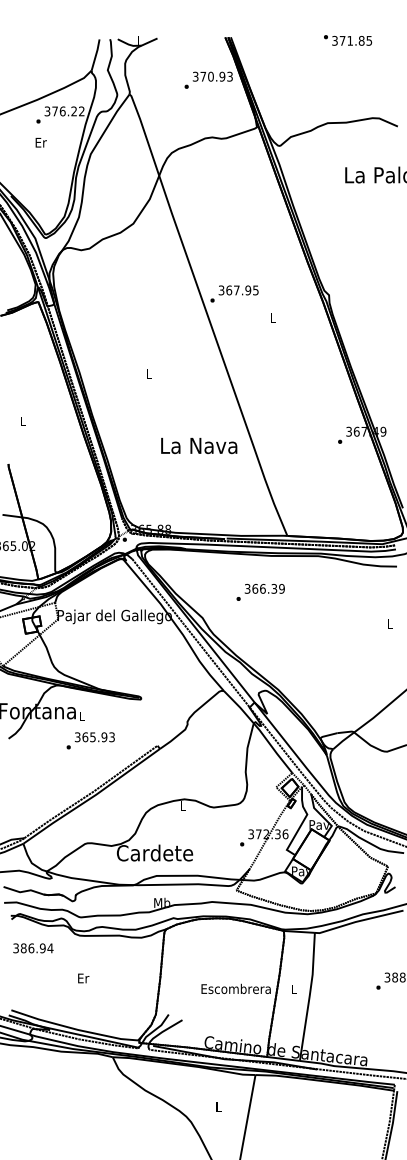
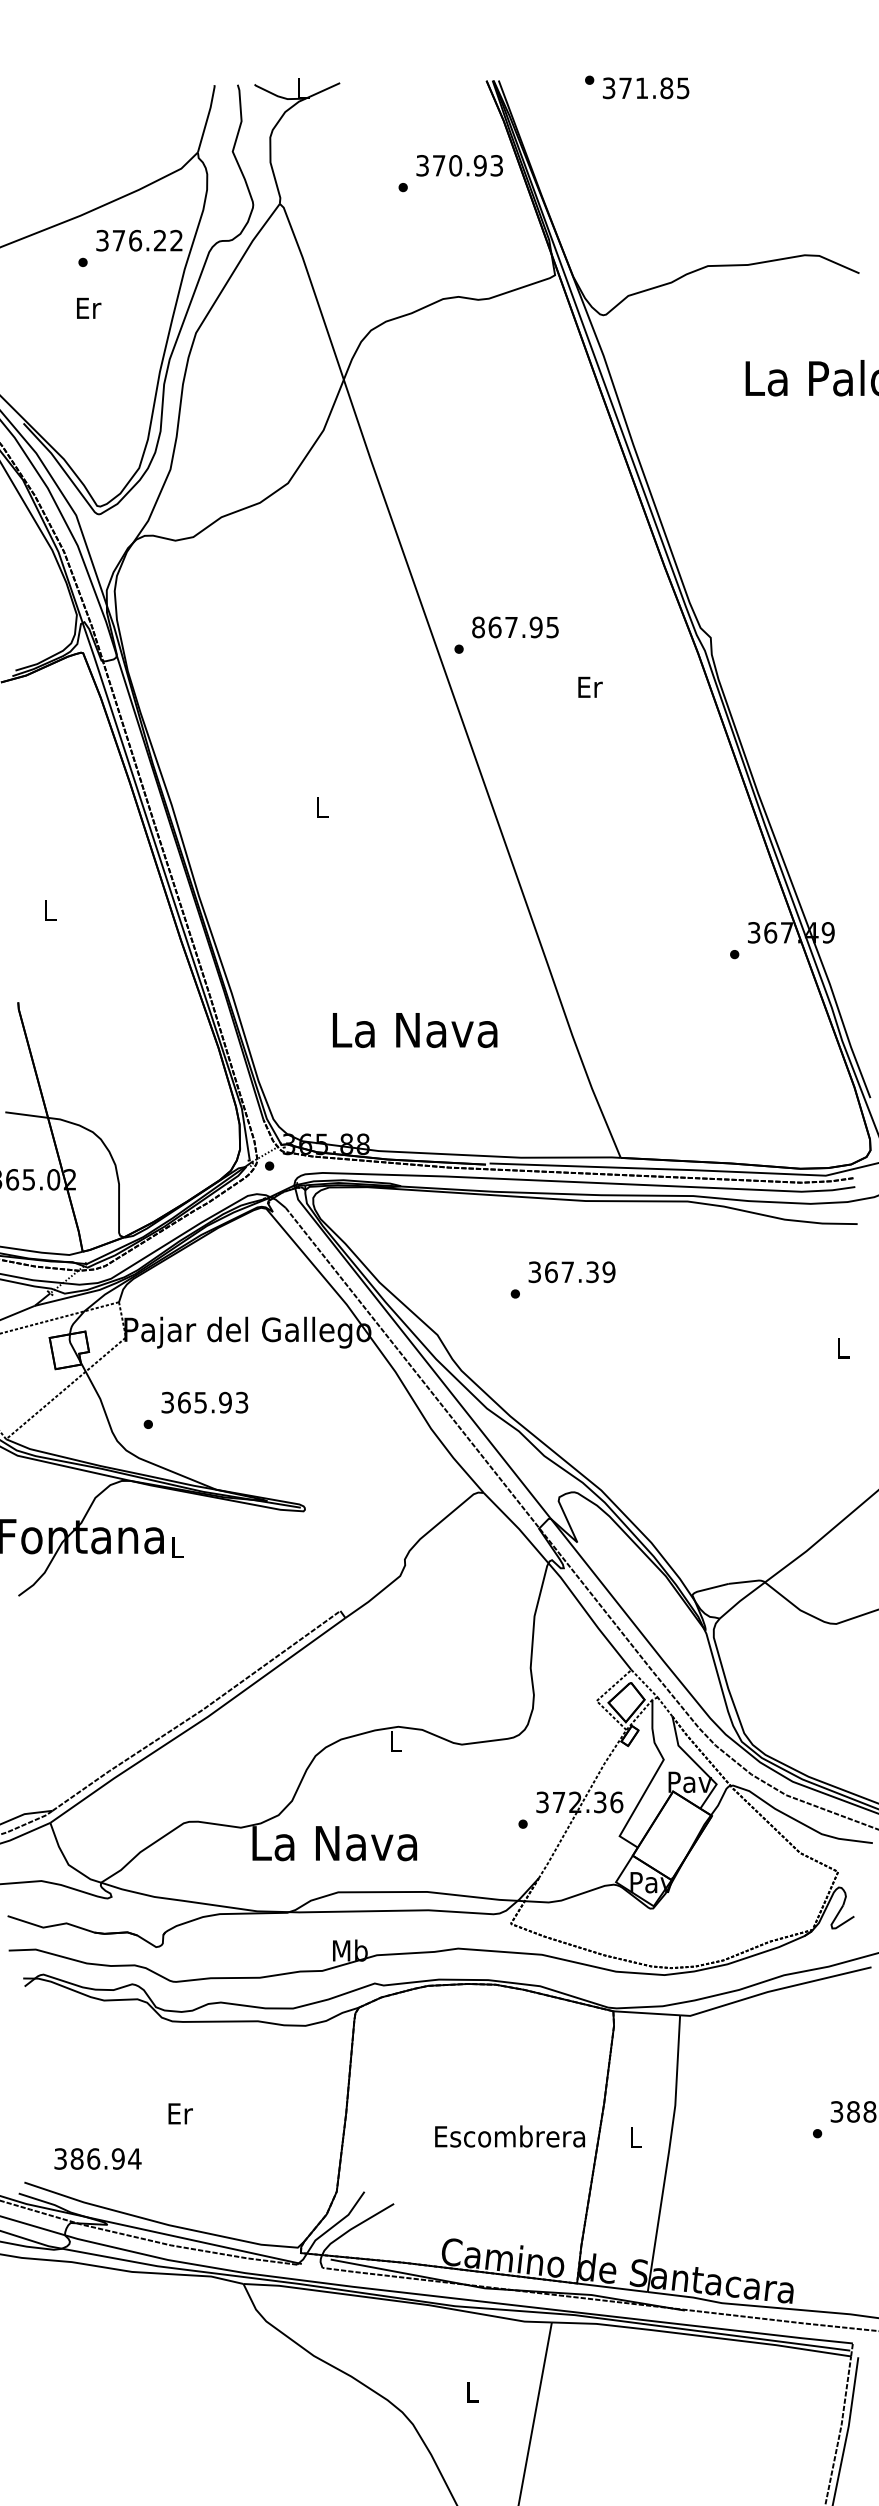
text: (348, 40) -> (638, 87), moved
text: (221, 290) -> (478, 627), 367.95 -> 867.95
text: (272, 317) -> (588, 685), L -> Er
text: (199, 446) -> (415, 1031), moved
text: (262, 588) -> (566, 1271), 366.39 -> 367.39
text: (90, 740) -> (195, 1409), moved
text: (155, 852) -> (335, 1841), Cardete -> La Nava
text: (33, 948) -> (98, 2159), moved

